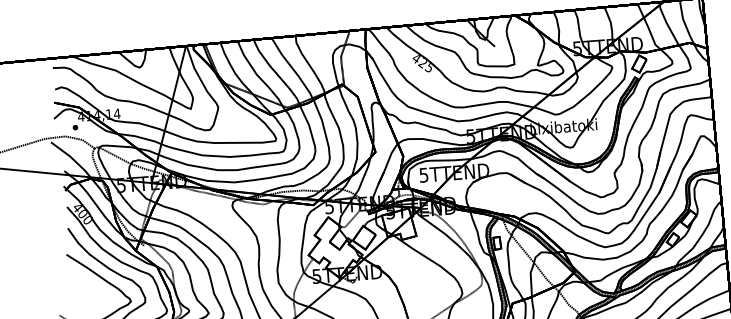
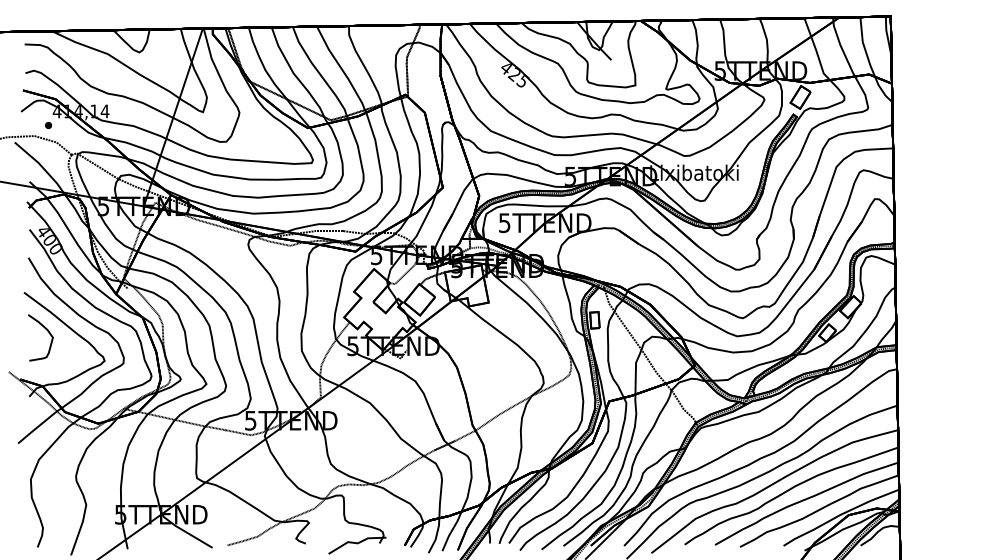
part: (87, 284) -> (48, 333), added

